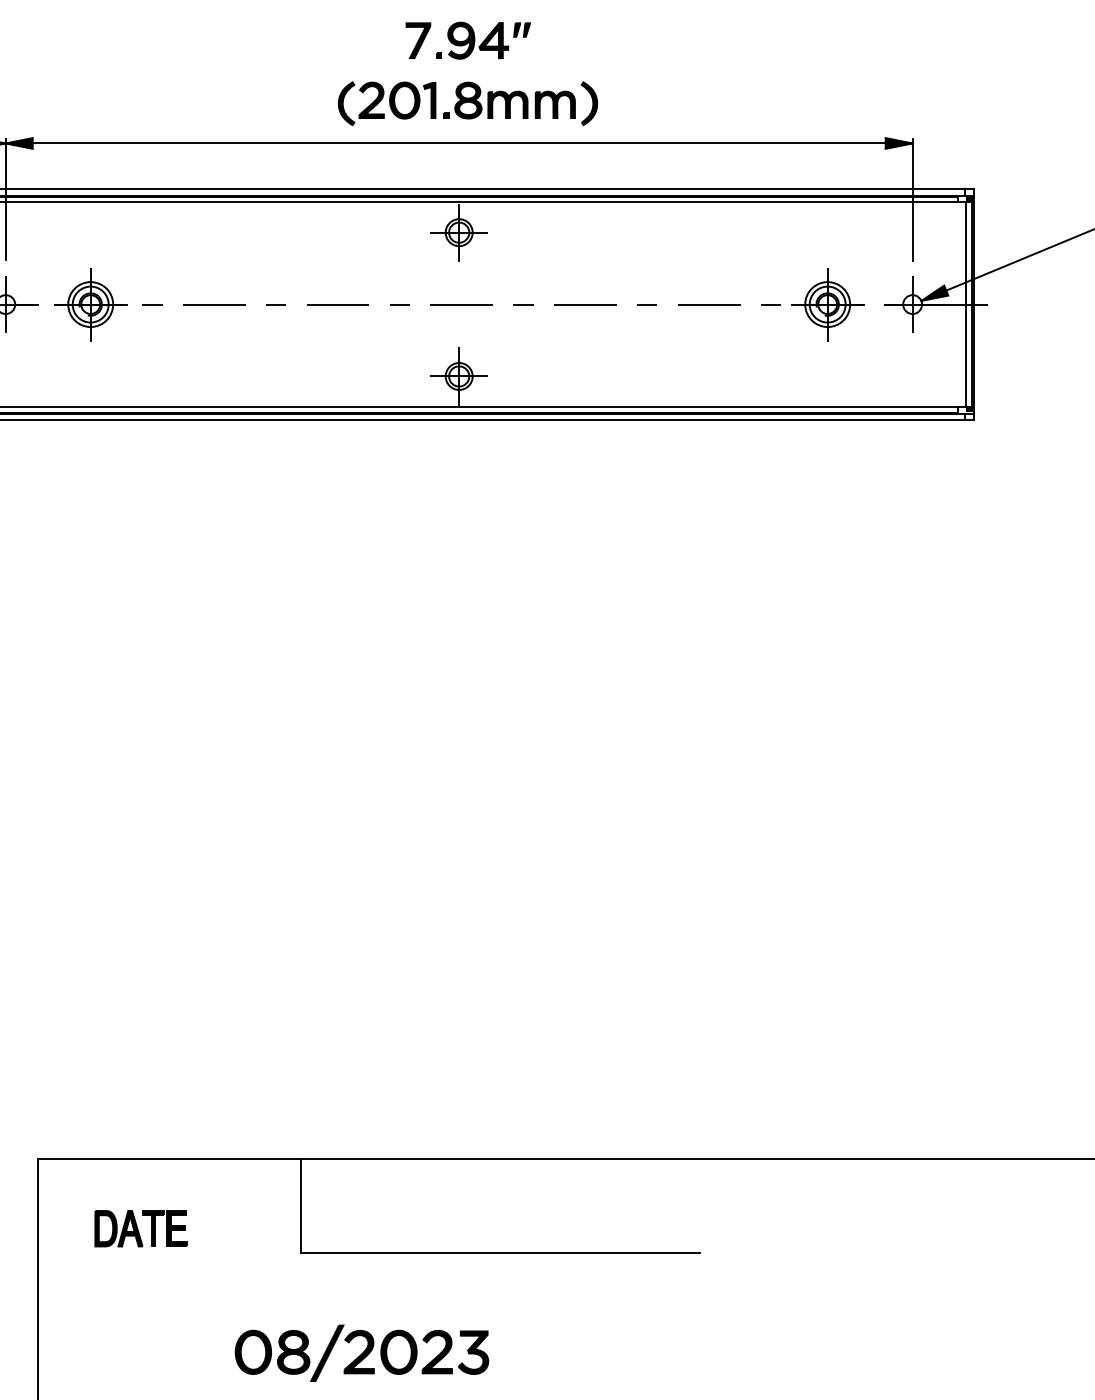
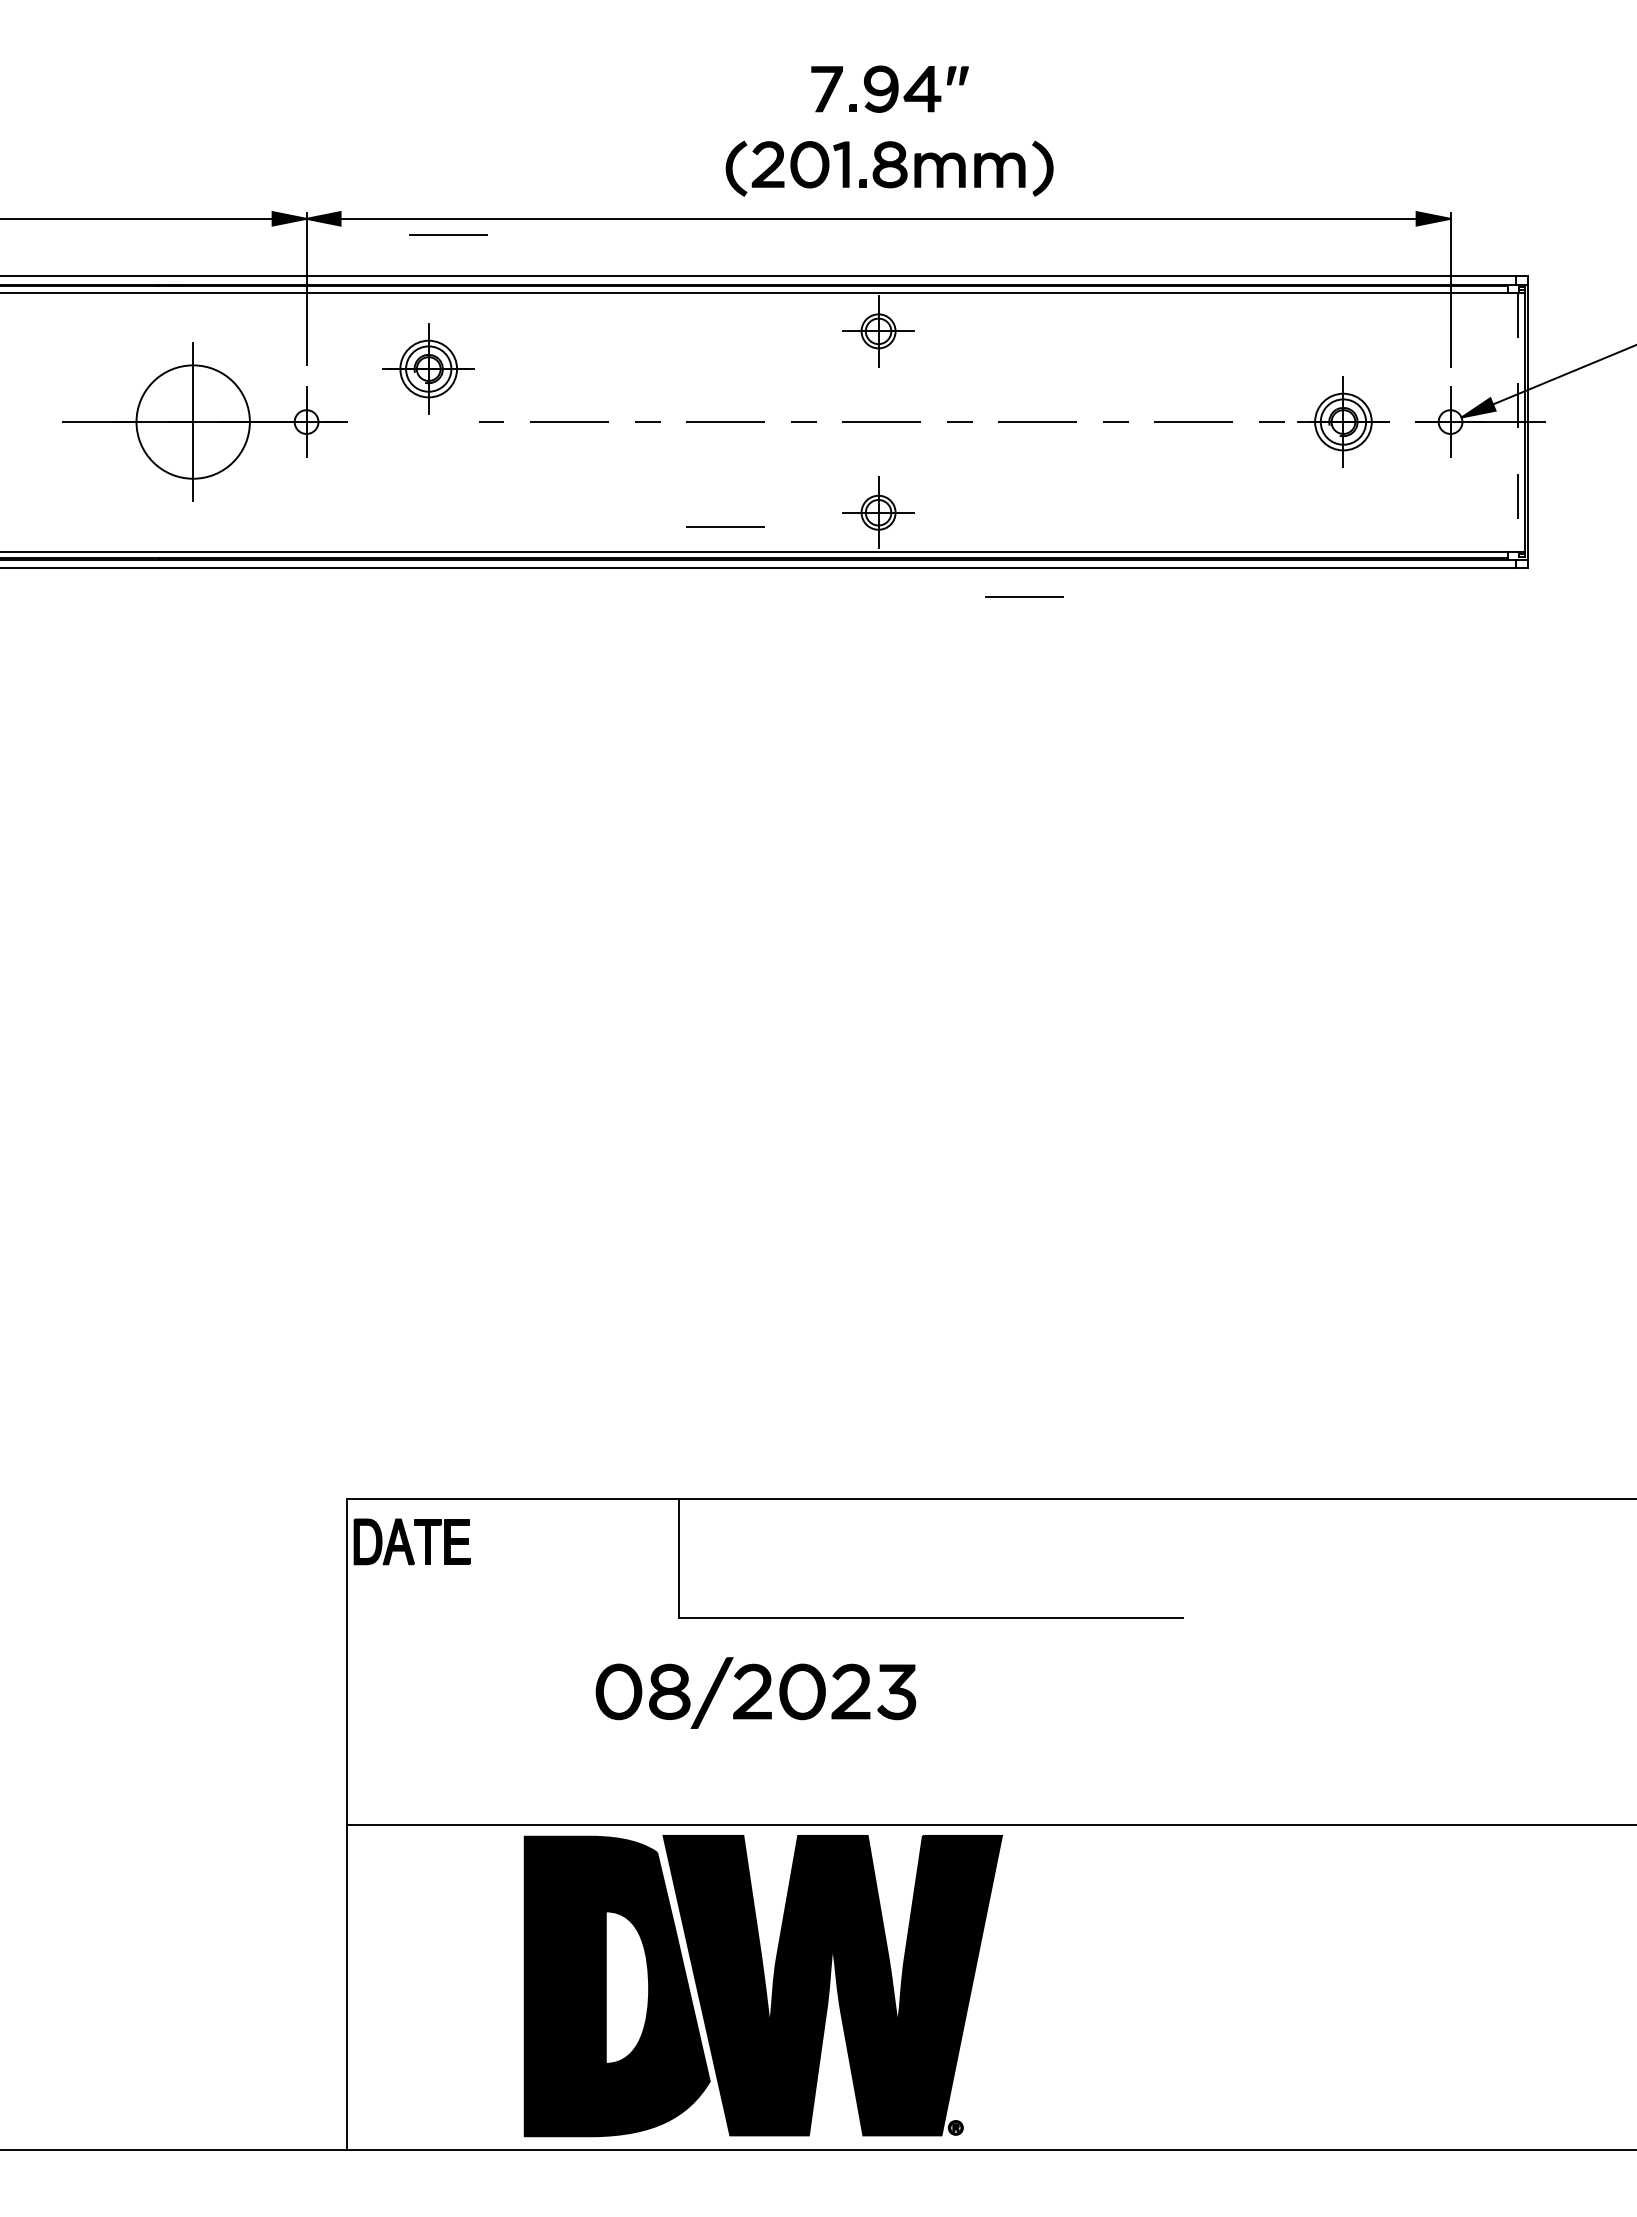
line: (118, 155) -> (448, 234), added
part: (90, 304) -> (428, 368), moved
line: (966, 304) -> (1518, 422), solid -> dashed
line: (337, 387) -> (725, 526), added
line: (574, 442) -> (1024, 596), added
part: (140, 1228) -> (411, 1541), moved
part: (361, 1352) -> (755, 1692), moved

